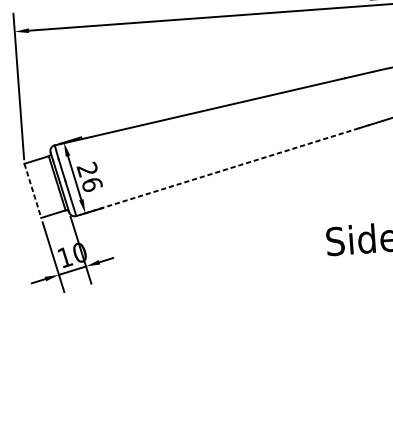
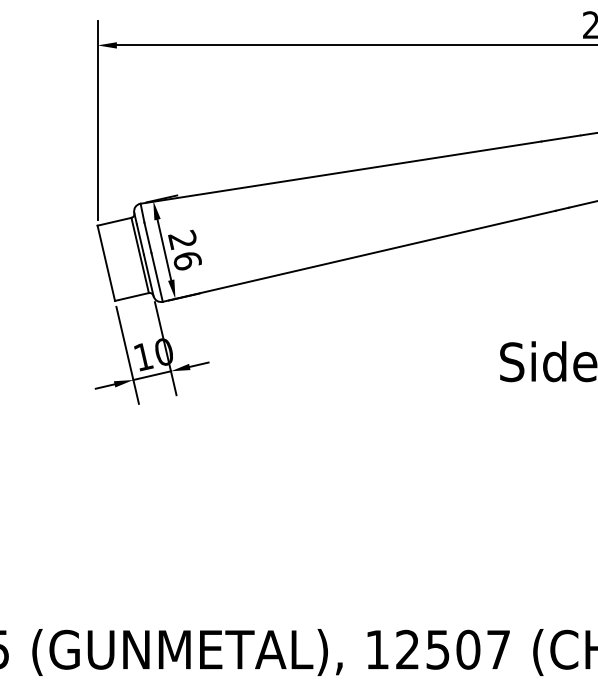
line: (217, 172) -> (359, 256), dashed -> solid
line: (33, 191) -> (106, 263), dashed -> solid

